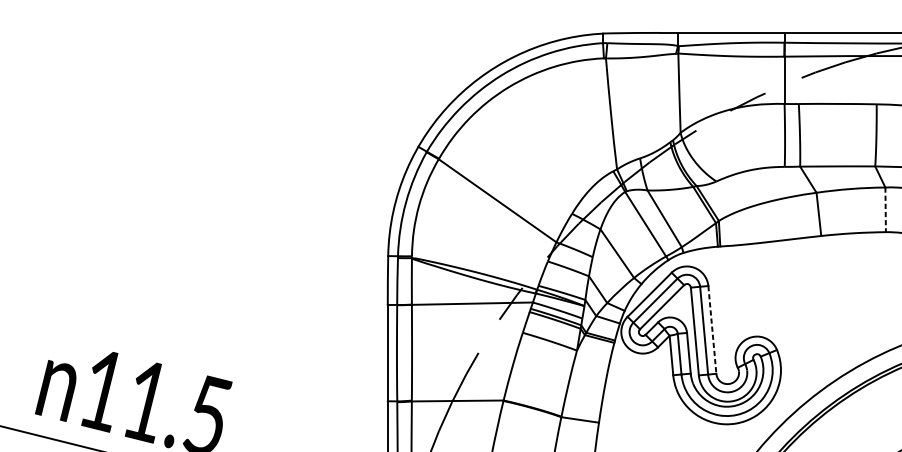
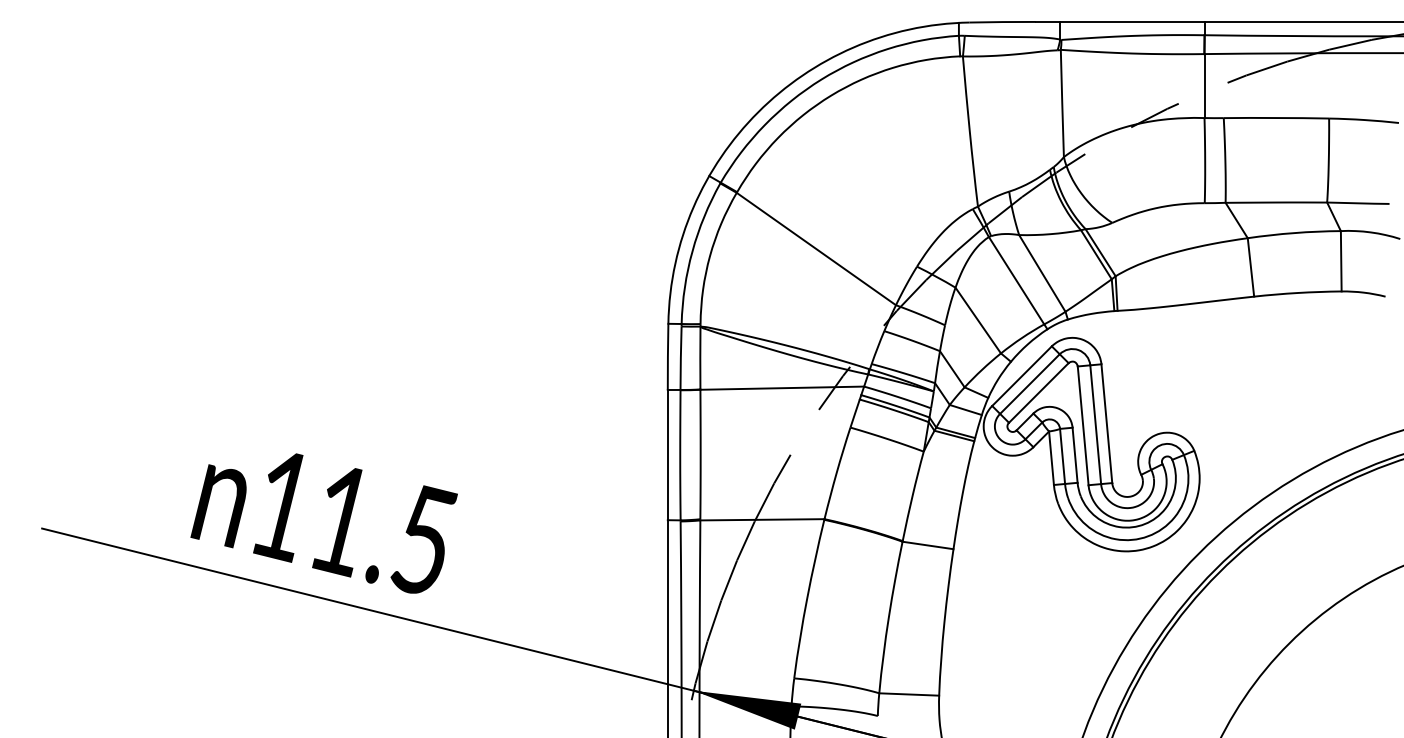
line: (885, 210) -> (1341, 261), dashed -> solid
line: (712, 329) -> (1106, 423), dashed -> solid

